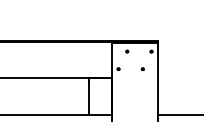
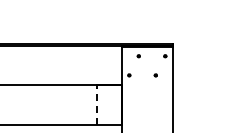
line: (89, 97) -> (97, 106), solid -> dashed
line: (180, 114) -> (196, 124), removed

